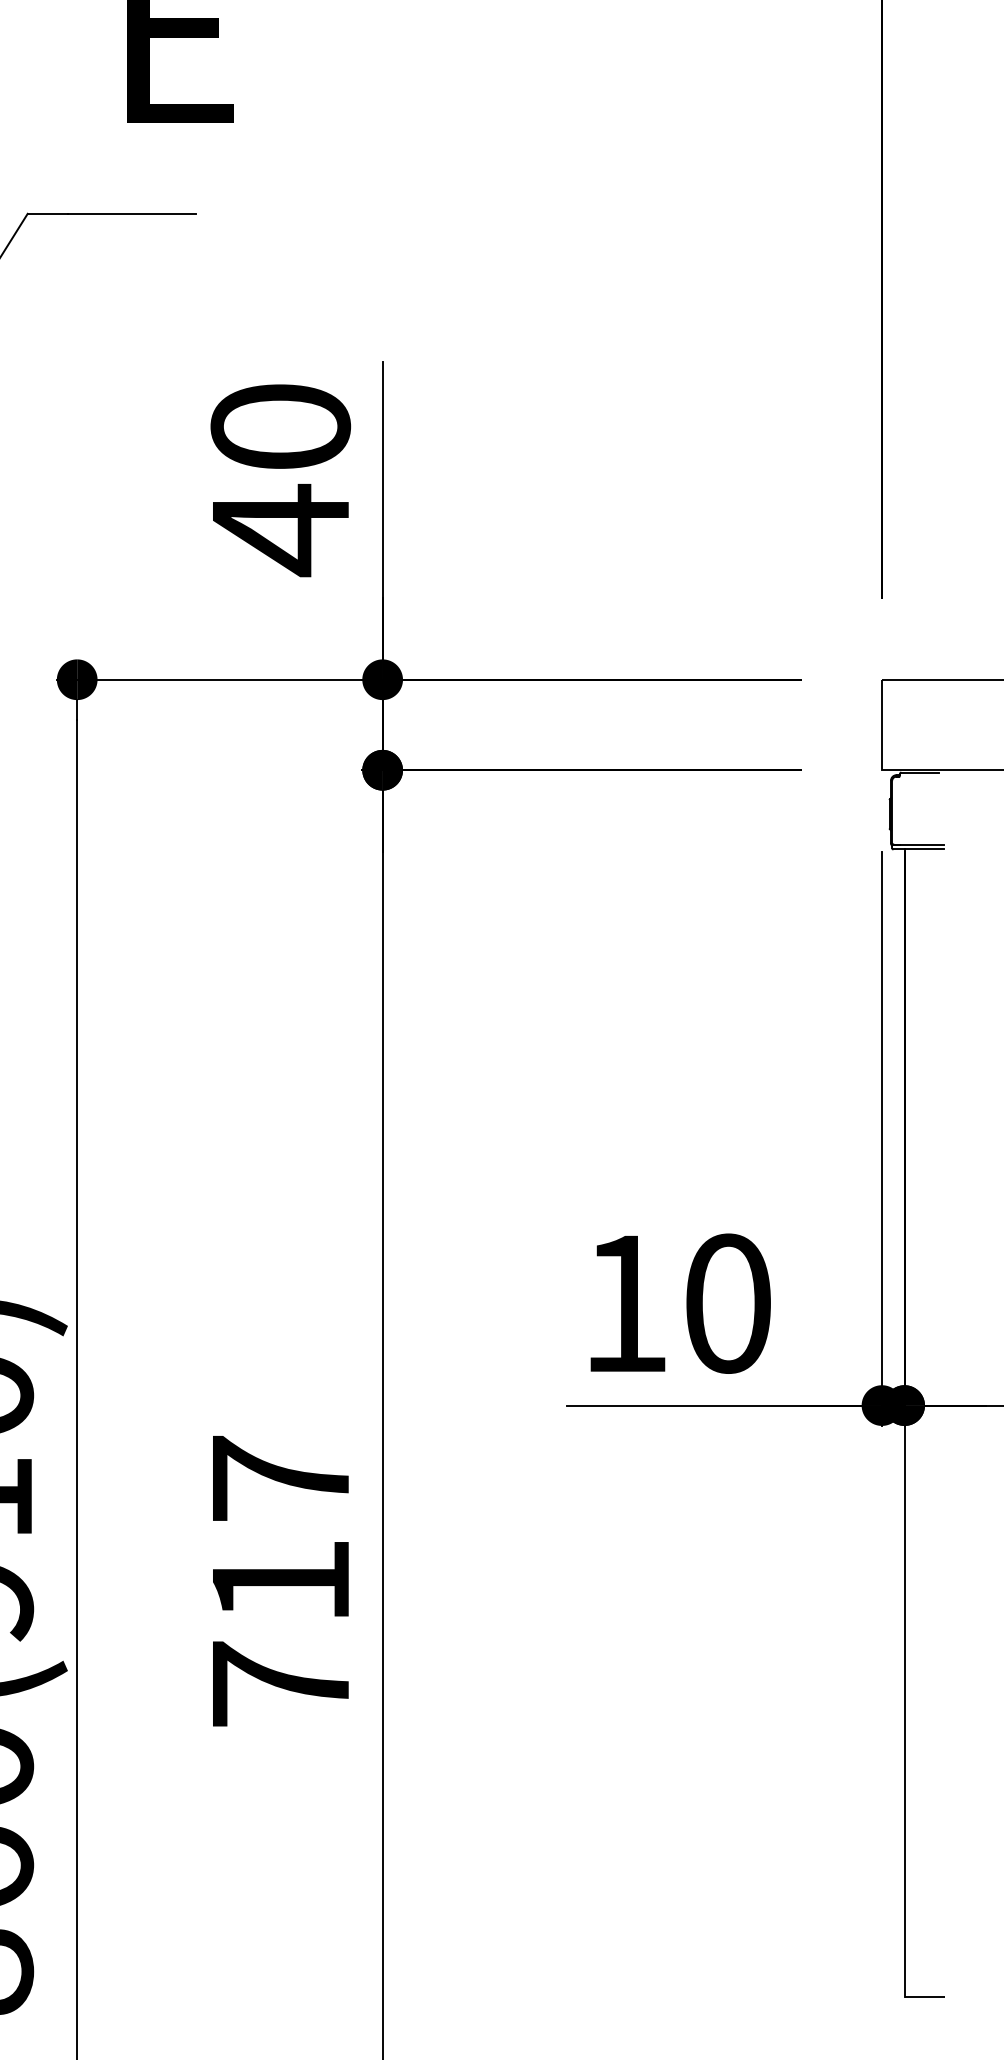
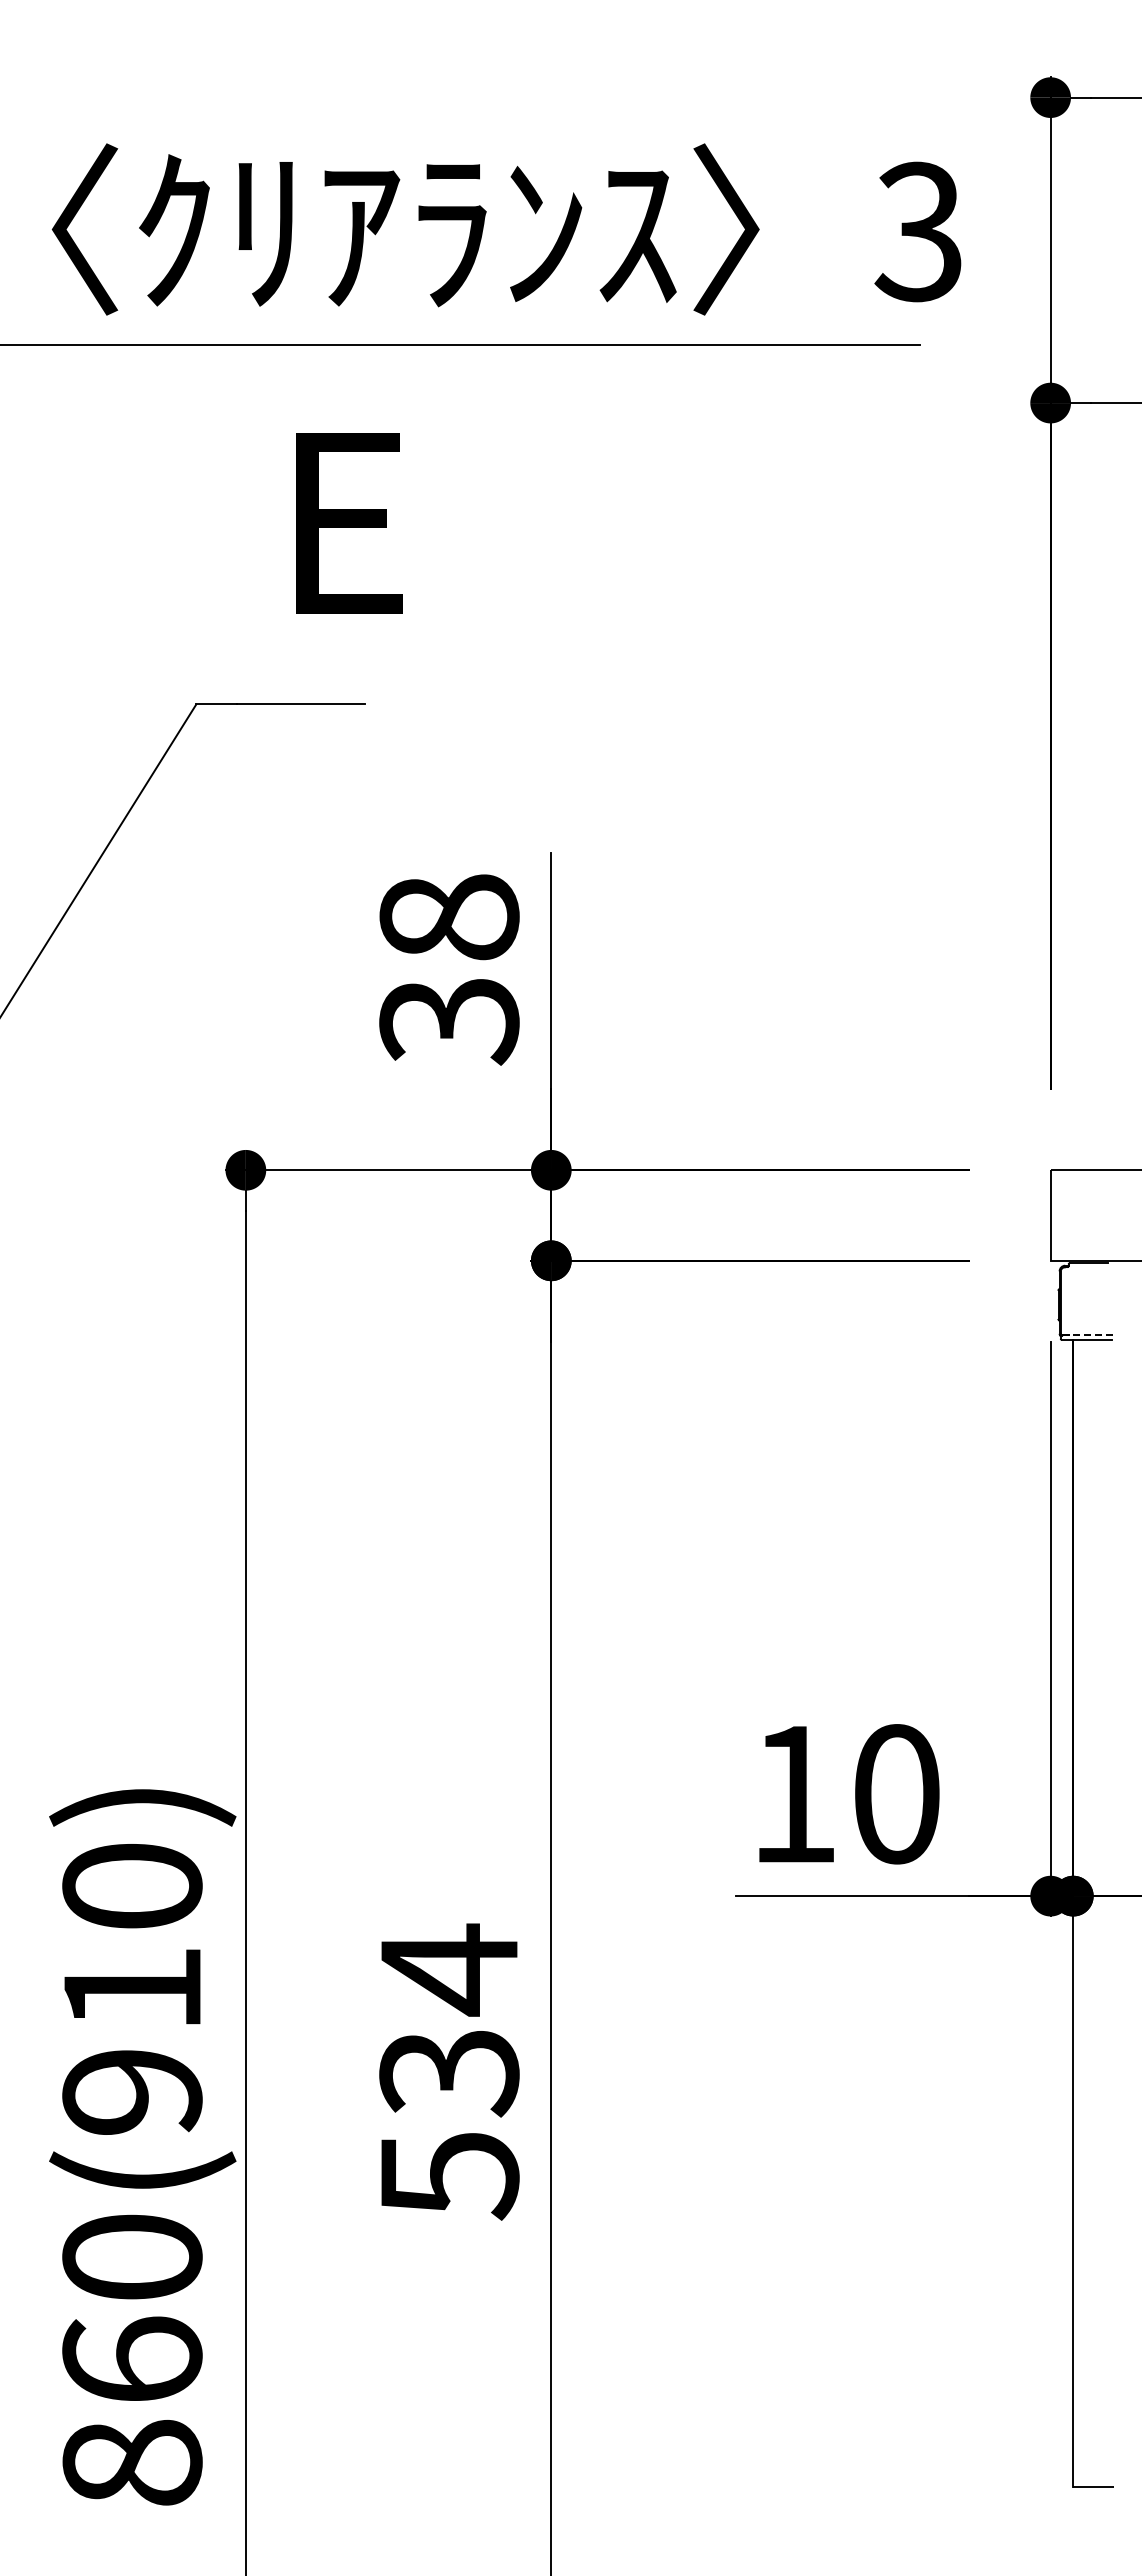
text: (280, 479) -> (449, 970), 40 -> 38
line: (921, 844) -> (1090, 1335), solid -> dashed
text: (280, 1580) -> (449, 2071), 717 -> 534

